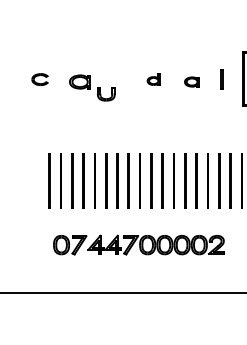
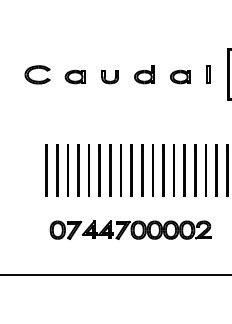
part: (39, 79) -> (37, 74), size x1.67
part: (153, 79) -> (144, 74), size x1.67
part: (191, 81) -> (179, 76), size x1.43
part: (106, 94) -> (110, 77), moved

